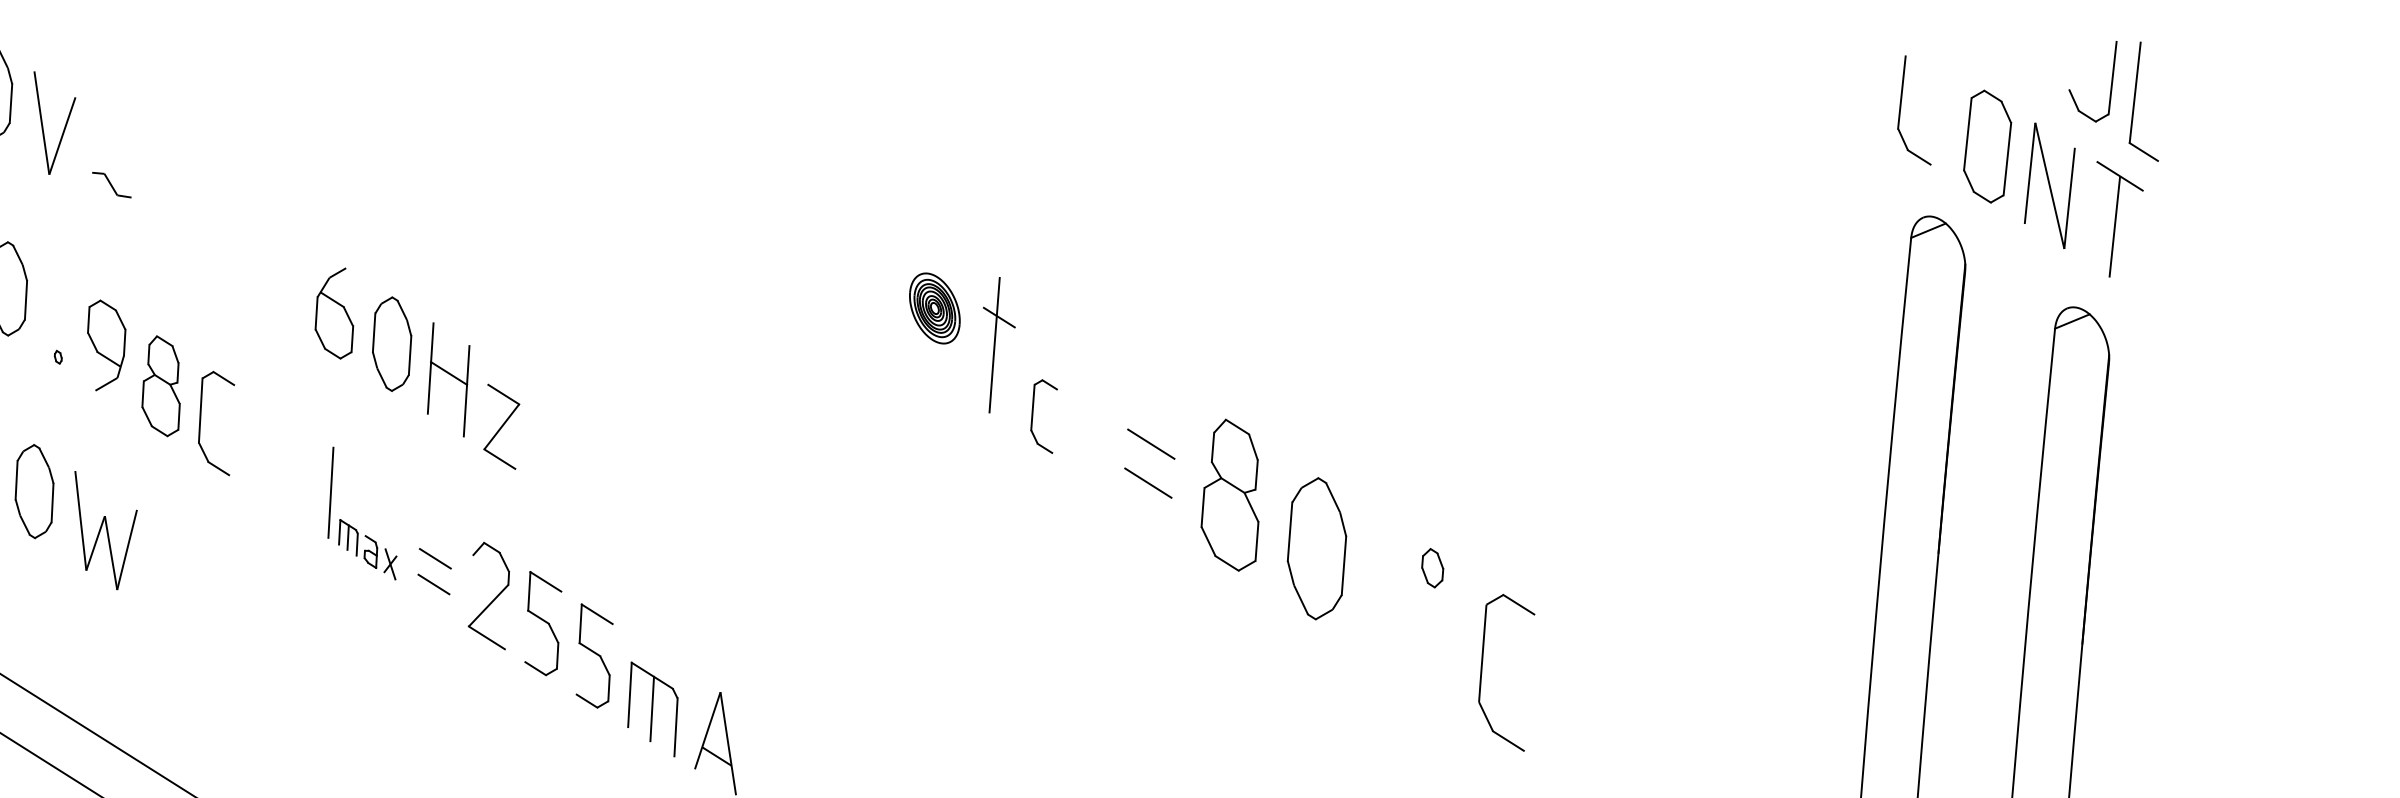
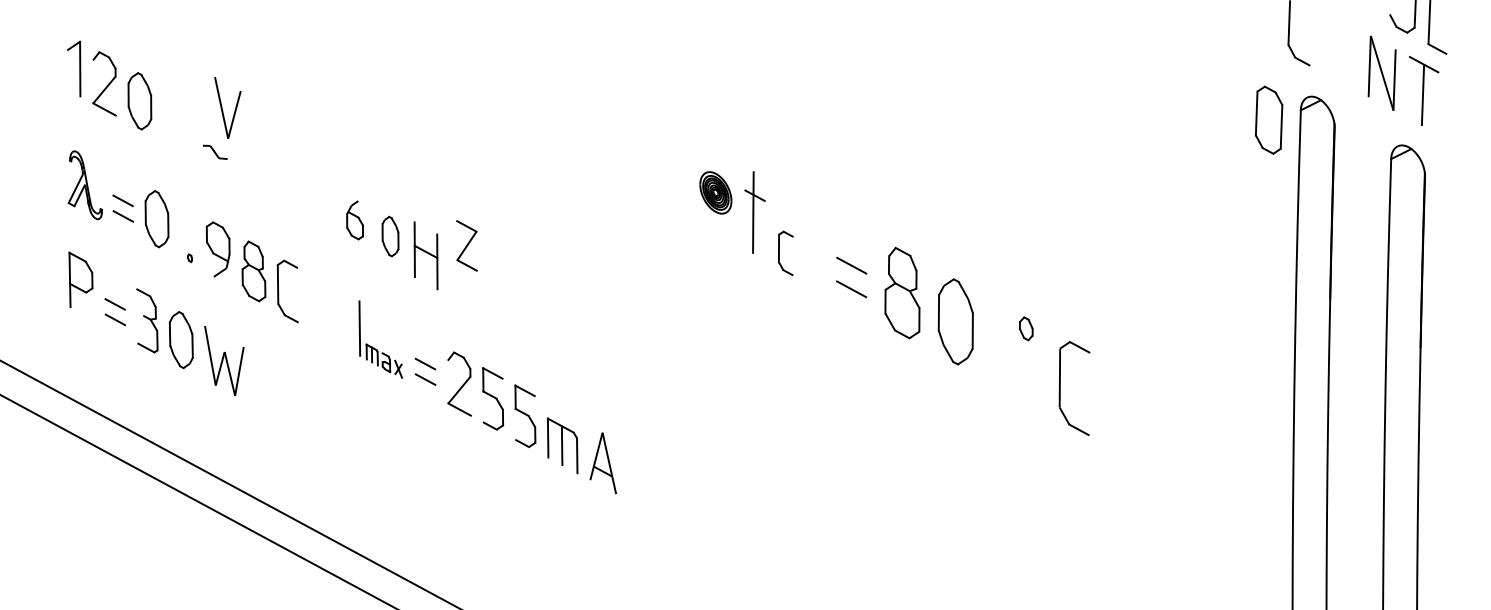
part: (51, 123) -> (227, 107), moved
part: (1988, 145) -> (1269, 119), moved
part: (334, 313) -> (354, 220), size x0.7
part: (392, 343) -> (390, 236), size x0.7
part: (501, 426) -> (466, 245), moved

